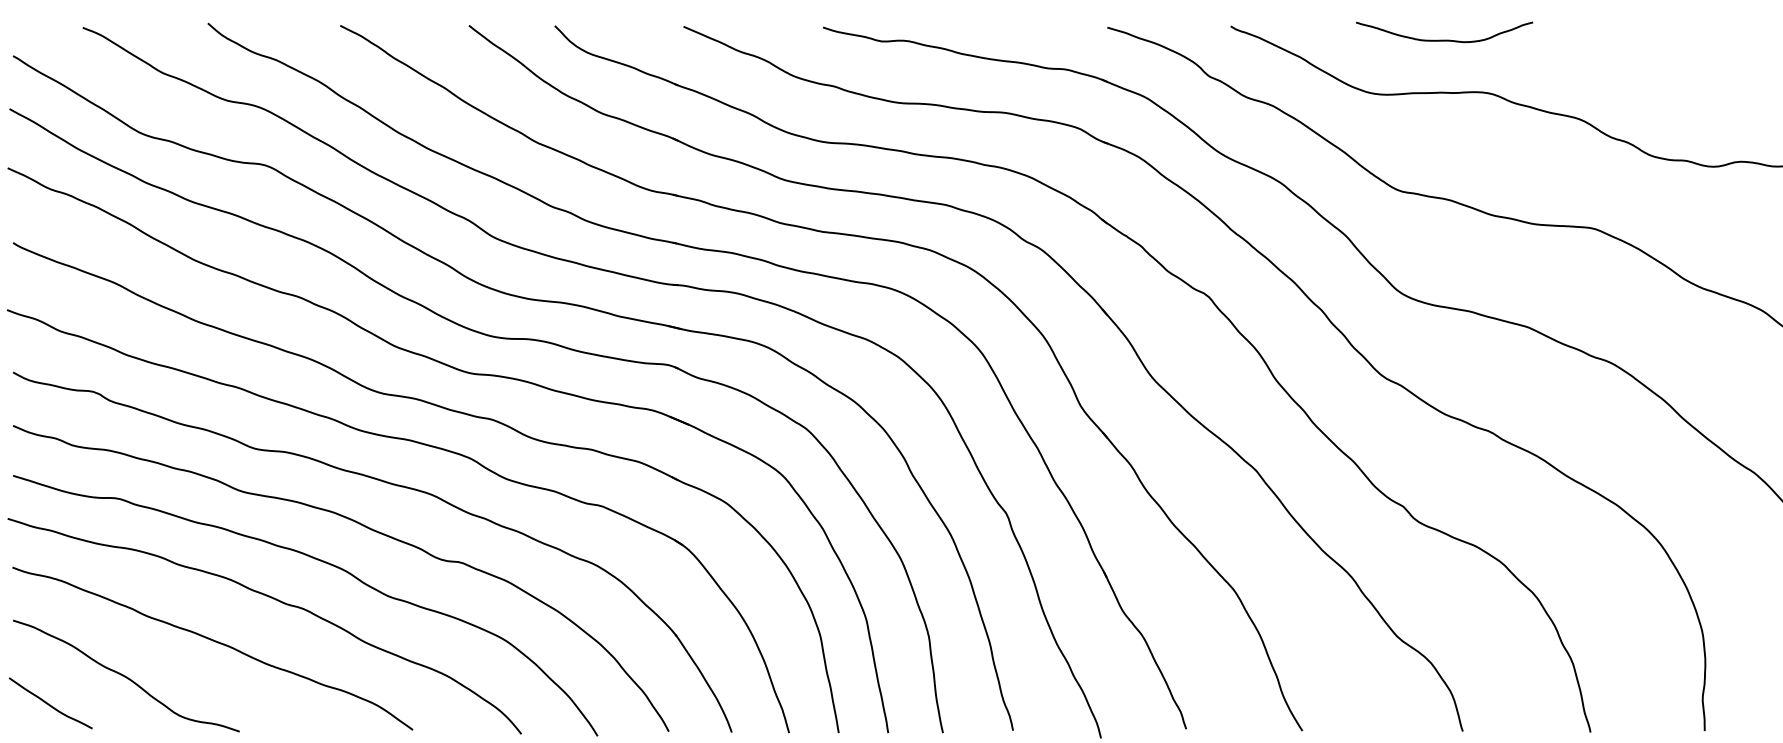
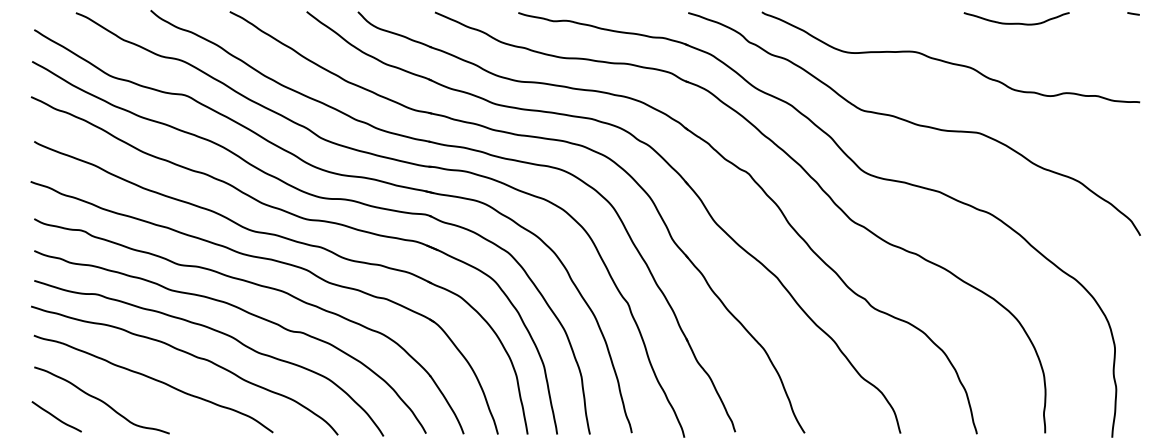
curve: (1444, 38) -> (1016, 22), moved

